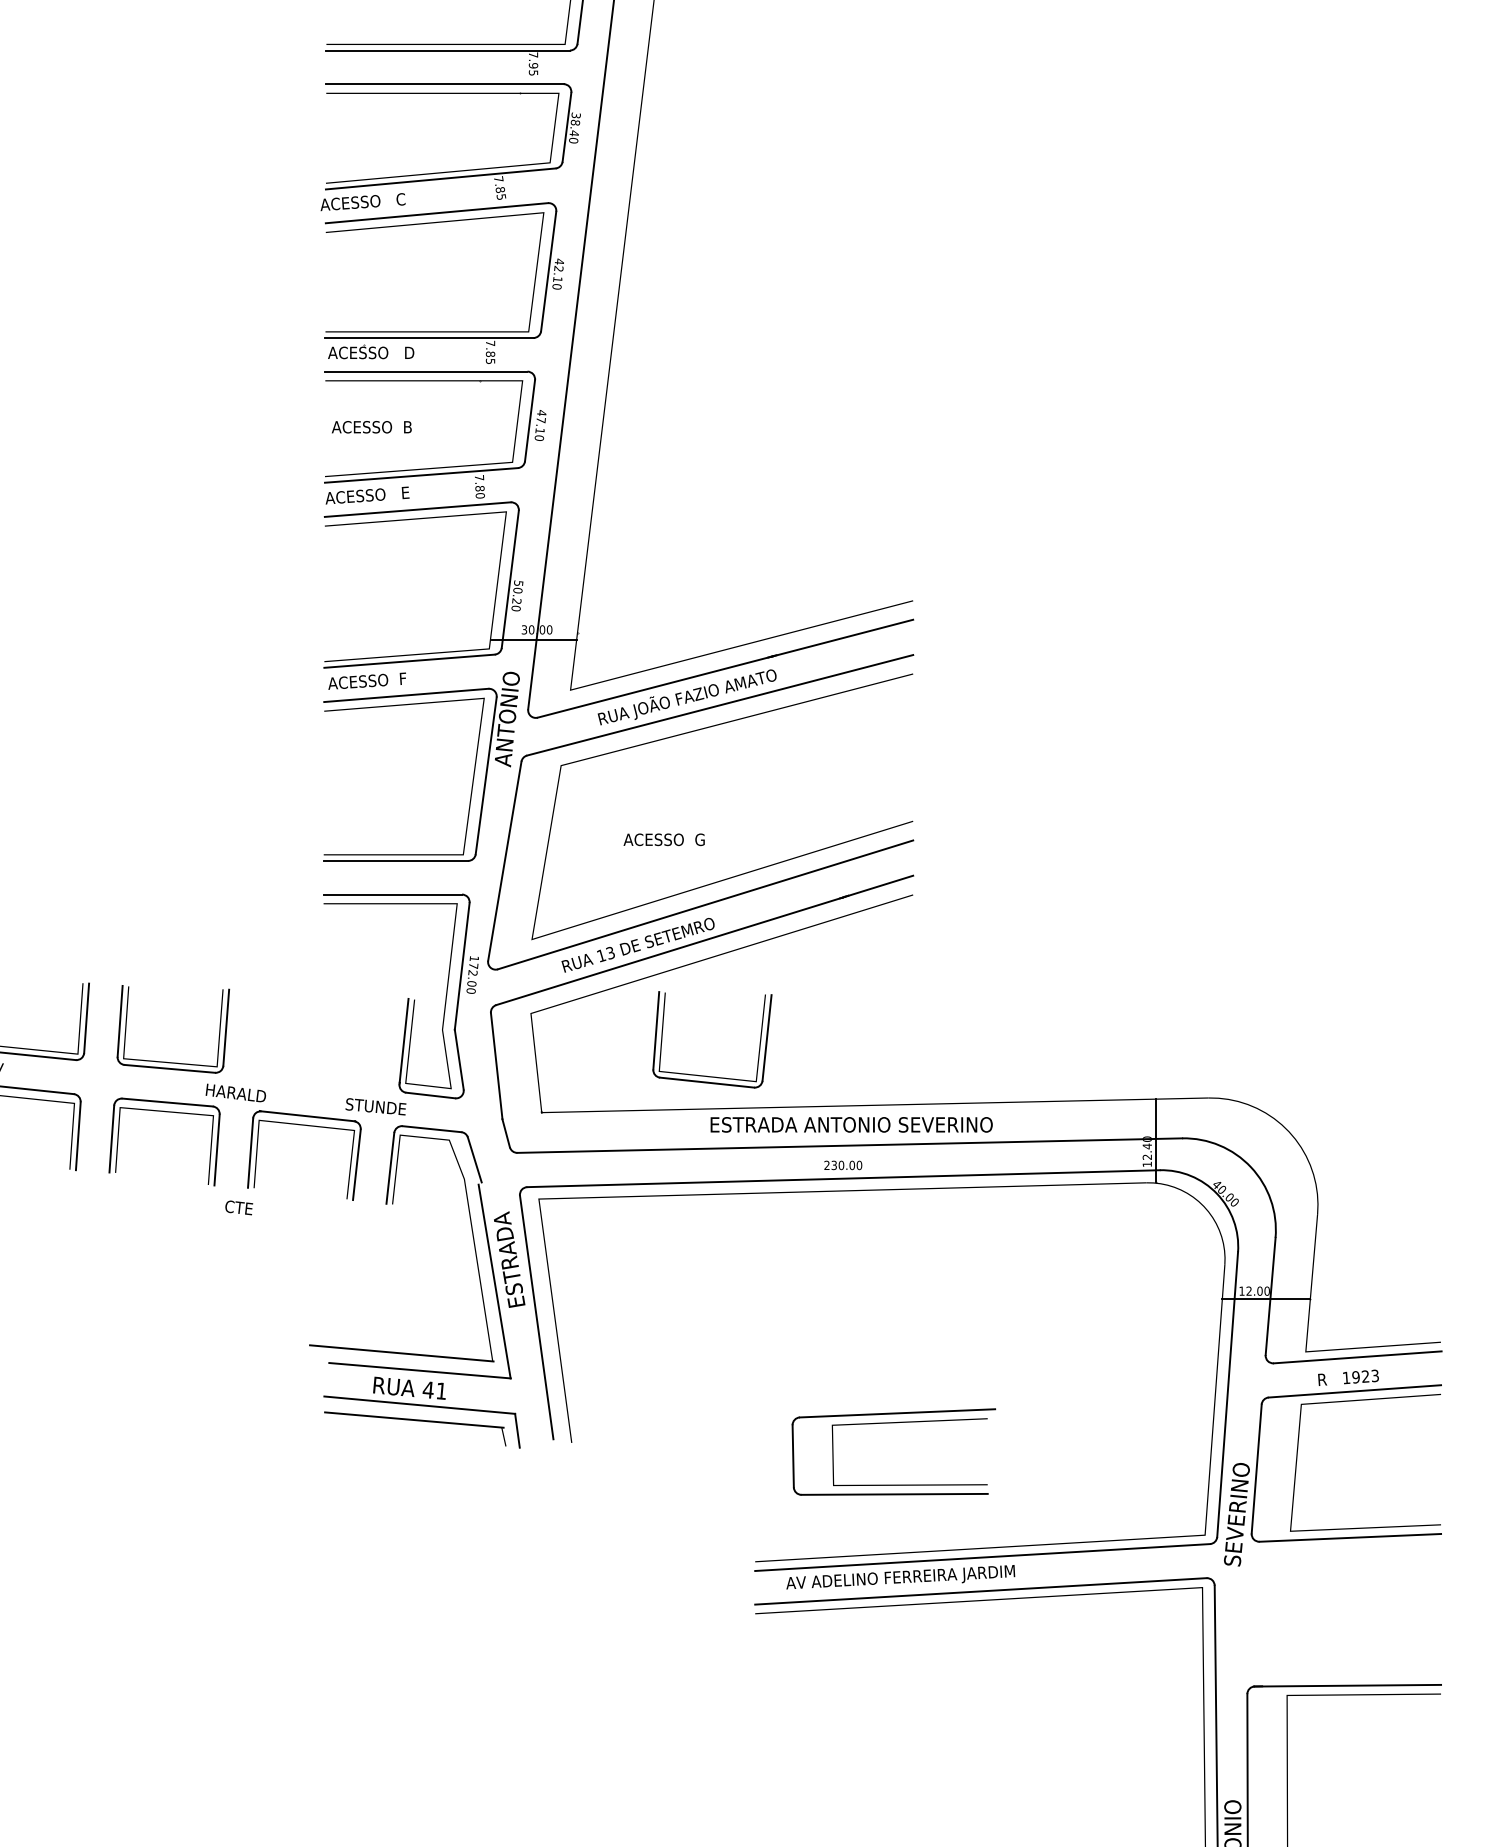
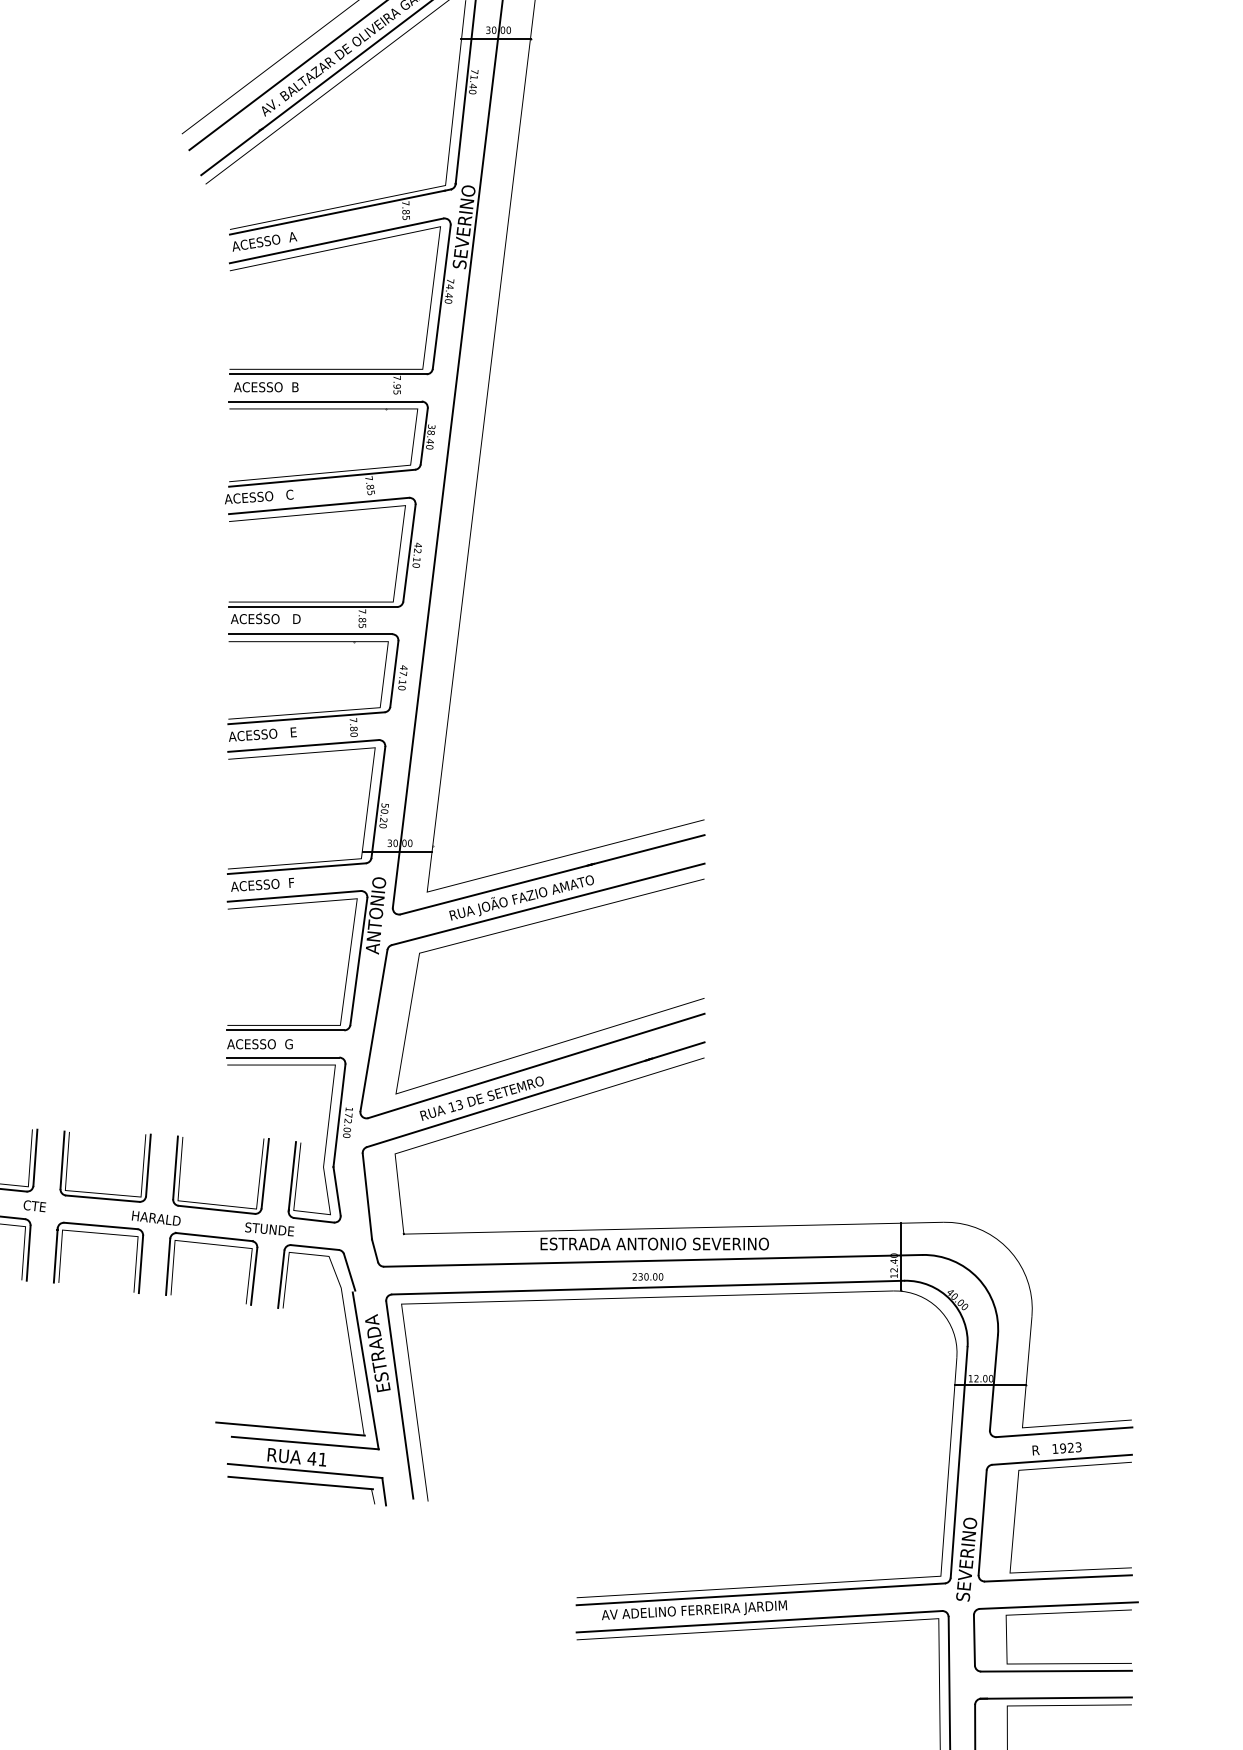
text: (372, 427) -> (266, 387), moved
text: (663, 840) -> (259, 1044), moved
part: (711, 1076) -> (220, 1204), moved
text: (238, 1208) -> (34, 1206), moved
part: (893, 1423) -> (1055, 1613), moved

